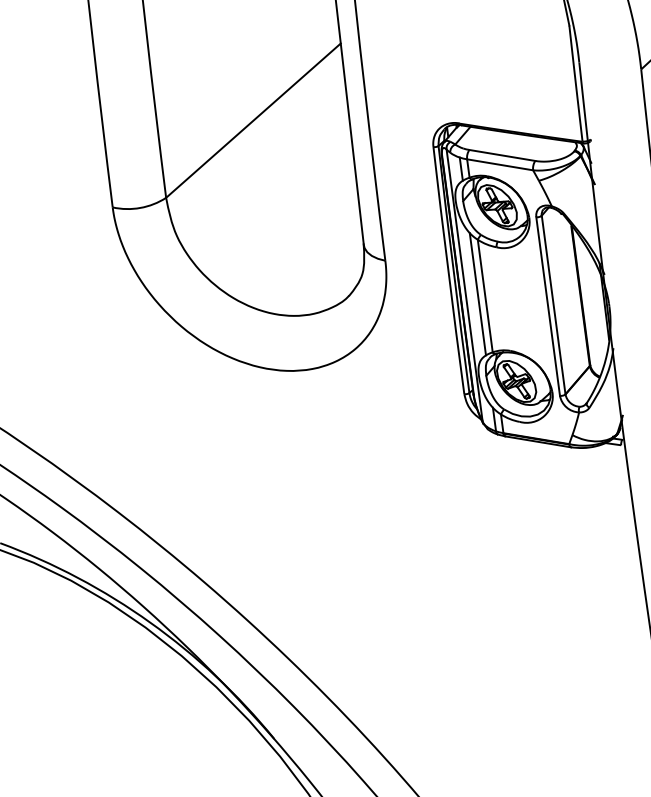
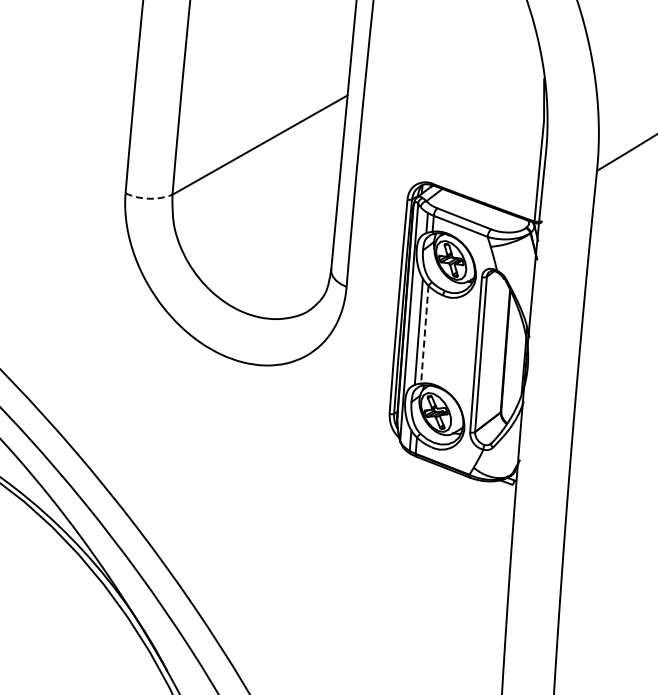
arc: (139, 207) -> (148, 198), solid -> dashed
line: (485, 297) -> (424, 335), solid -> dashed

